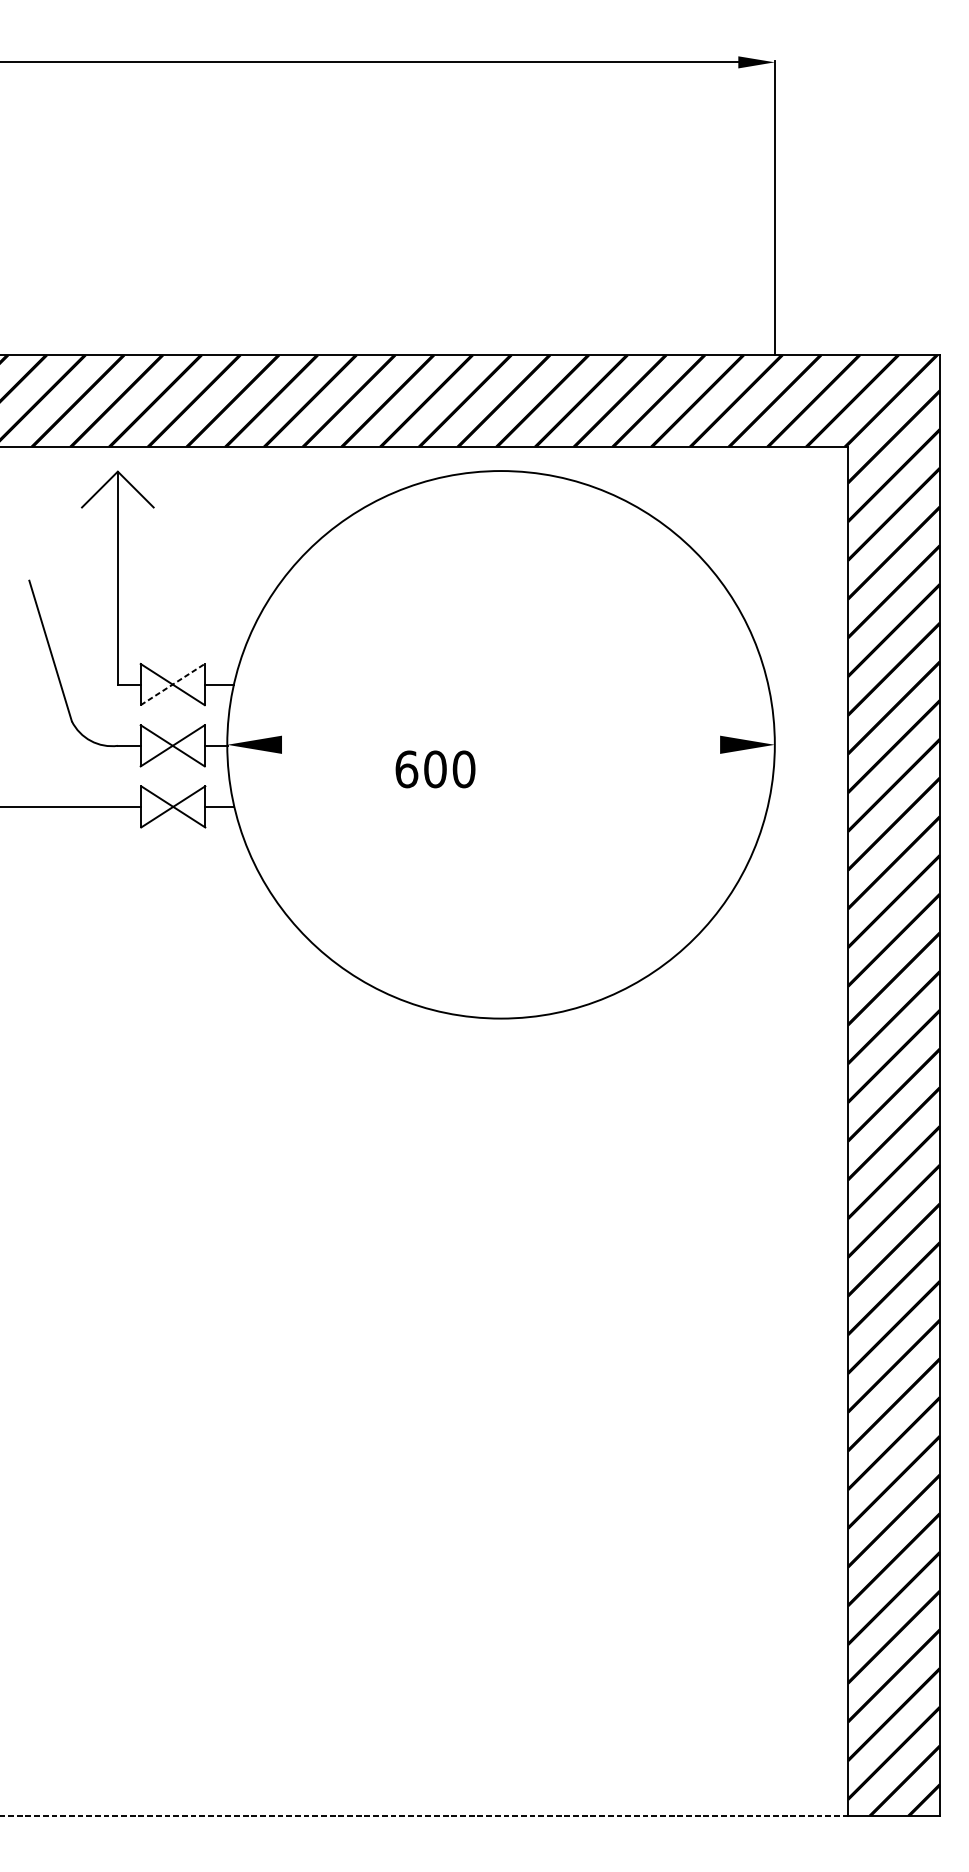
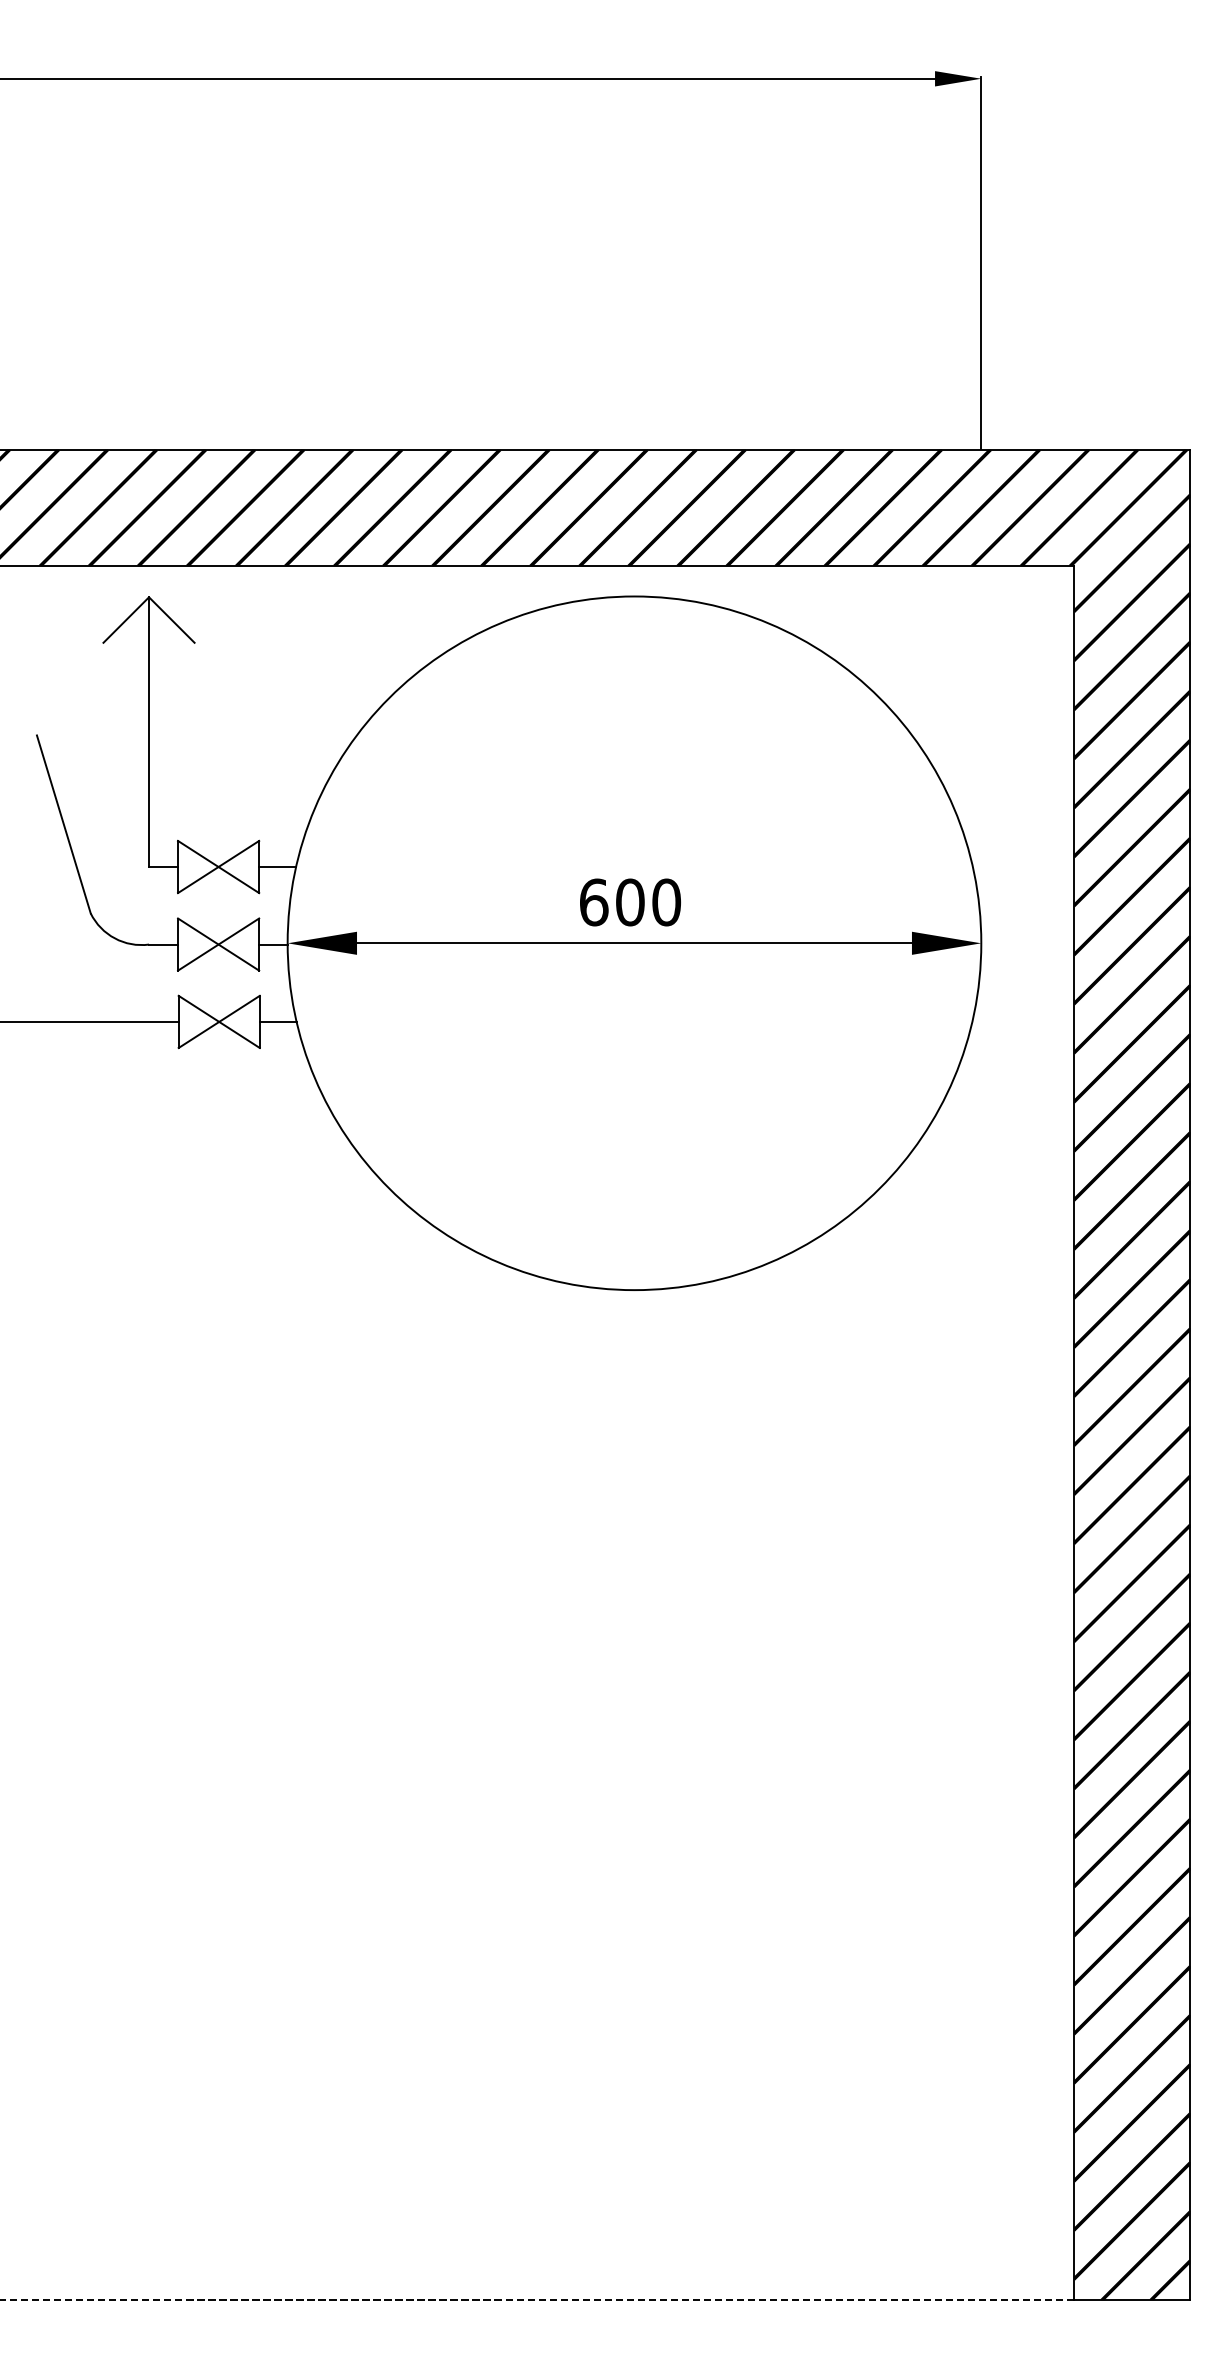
line: (173, 684) -> (219, 866), dashed -> solid
line: (501, 744) -> (634, 943), added
text: (435, 769) -> (630, 902), moved

